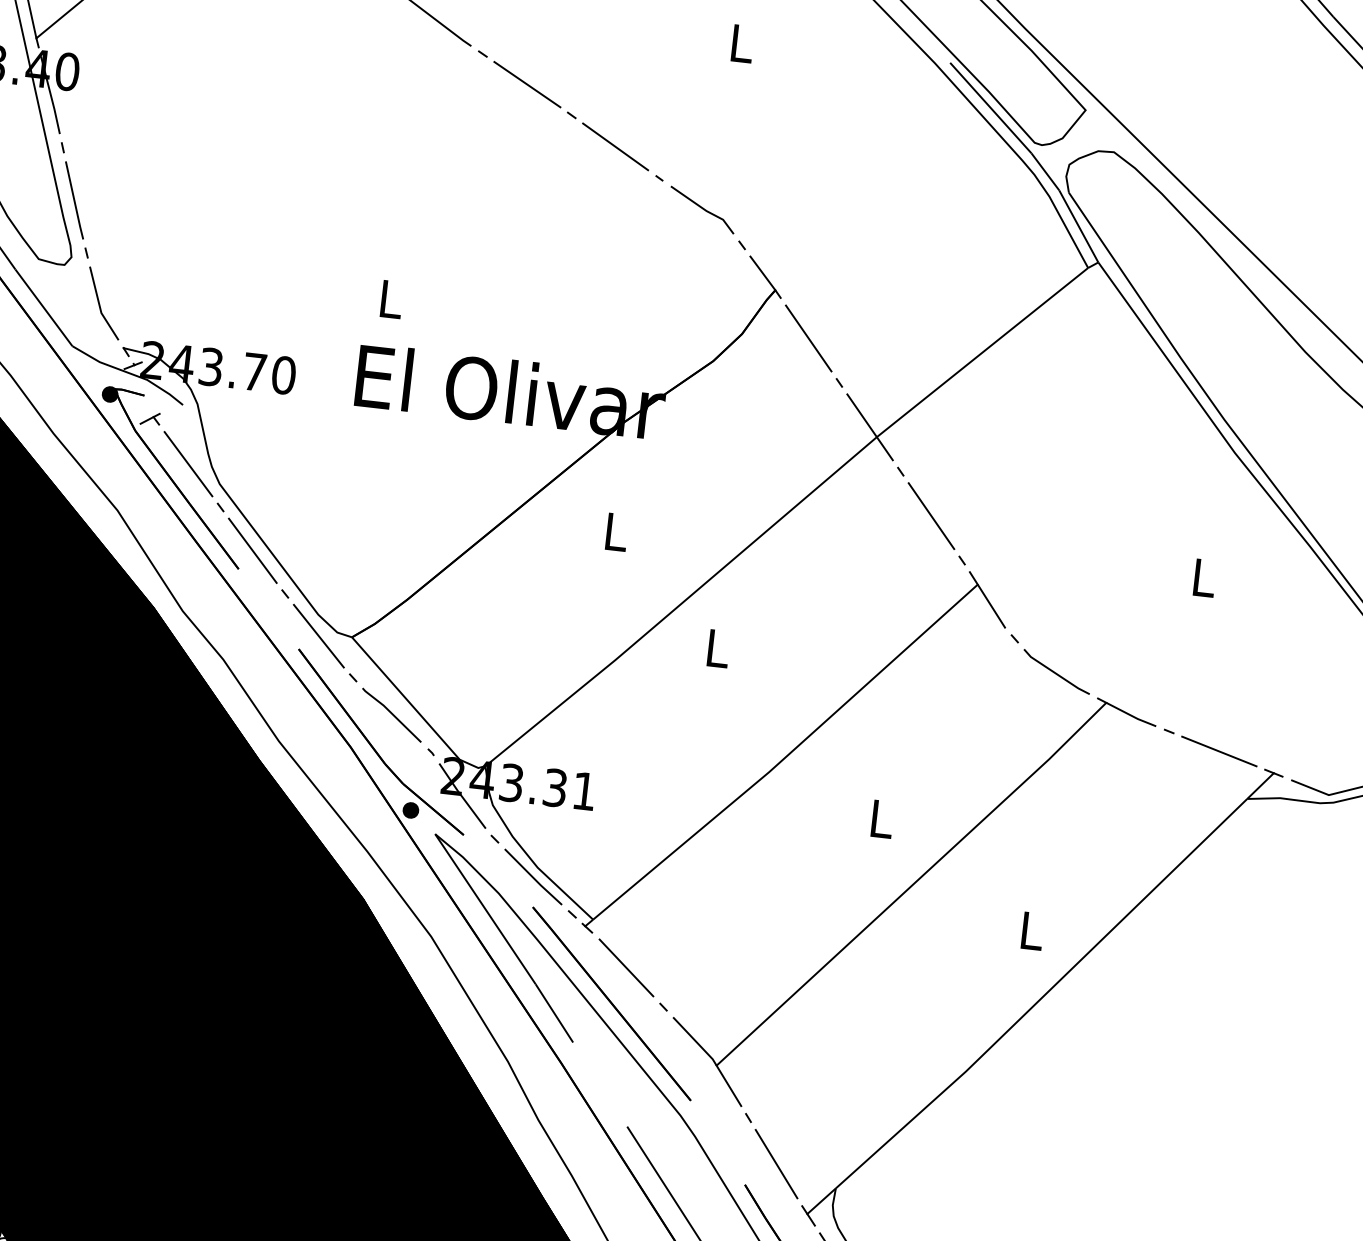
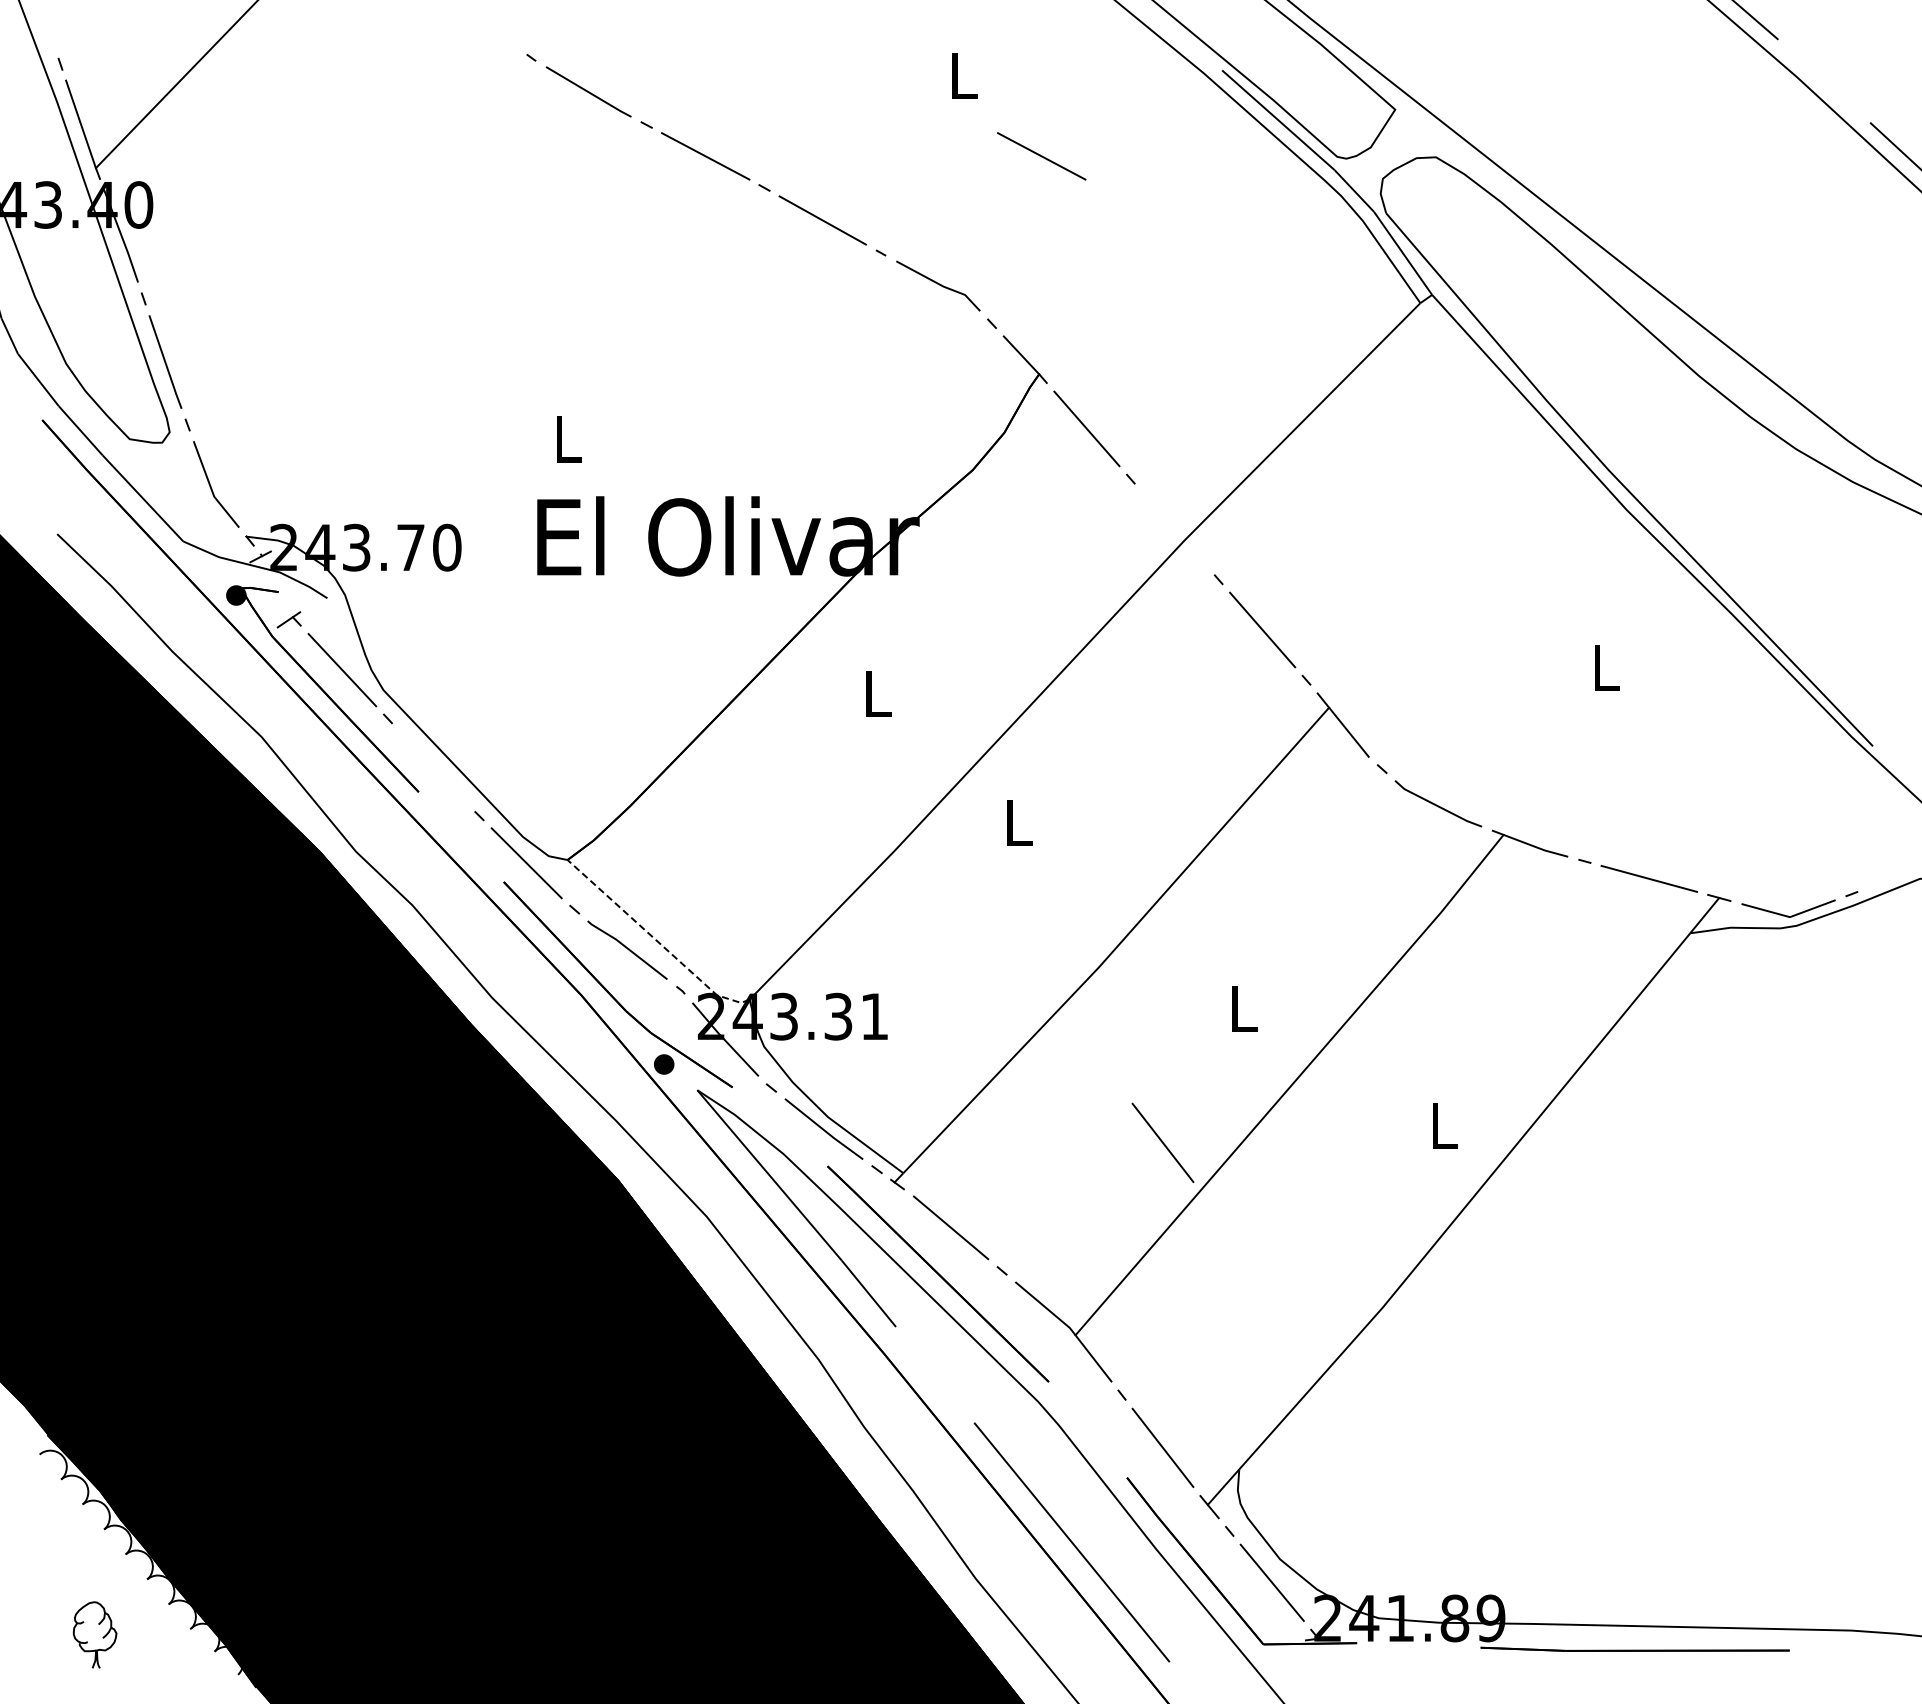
line: (797, 115) -> (1041, 156), added
line: (869, 427) -> (1174, 529), removed
line: (252, 550) -> (433, 767), removed
line: (416, 710) -> (656, 940), solid -> dashed
line: (804, 918) -> (1162, 1142), added

